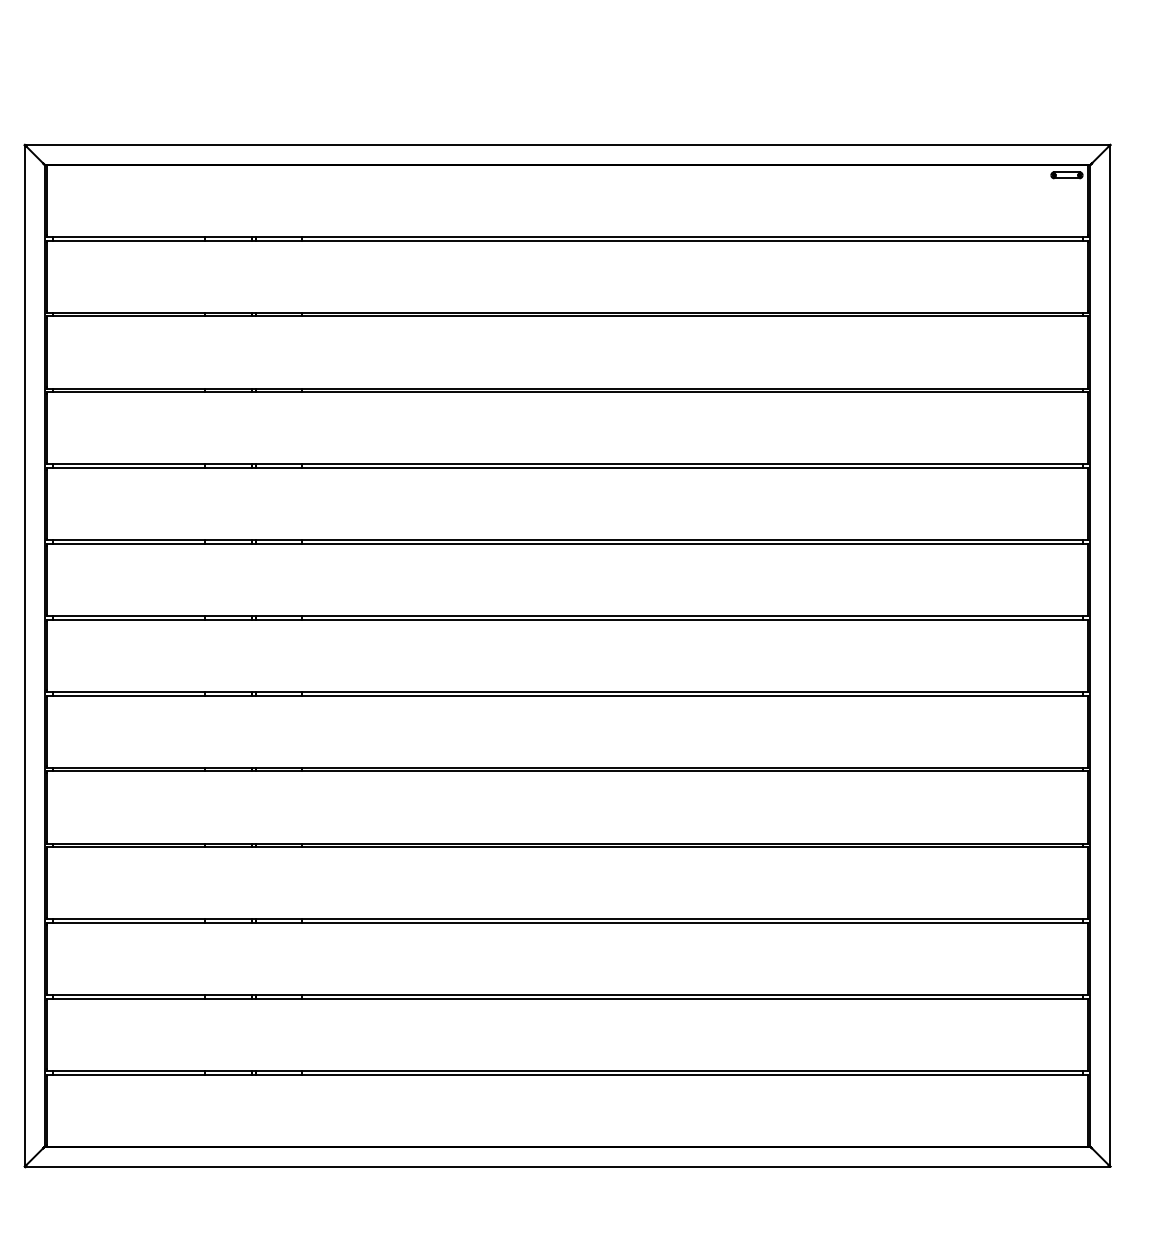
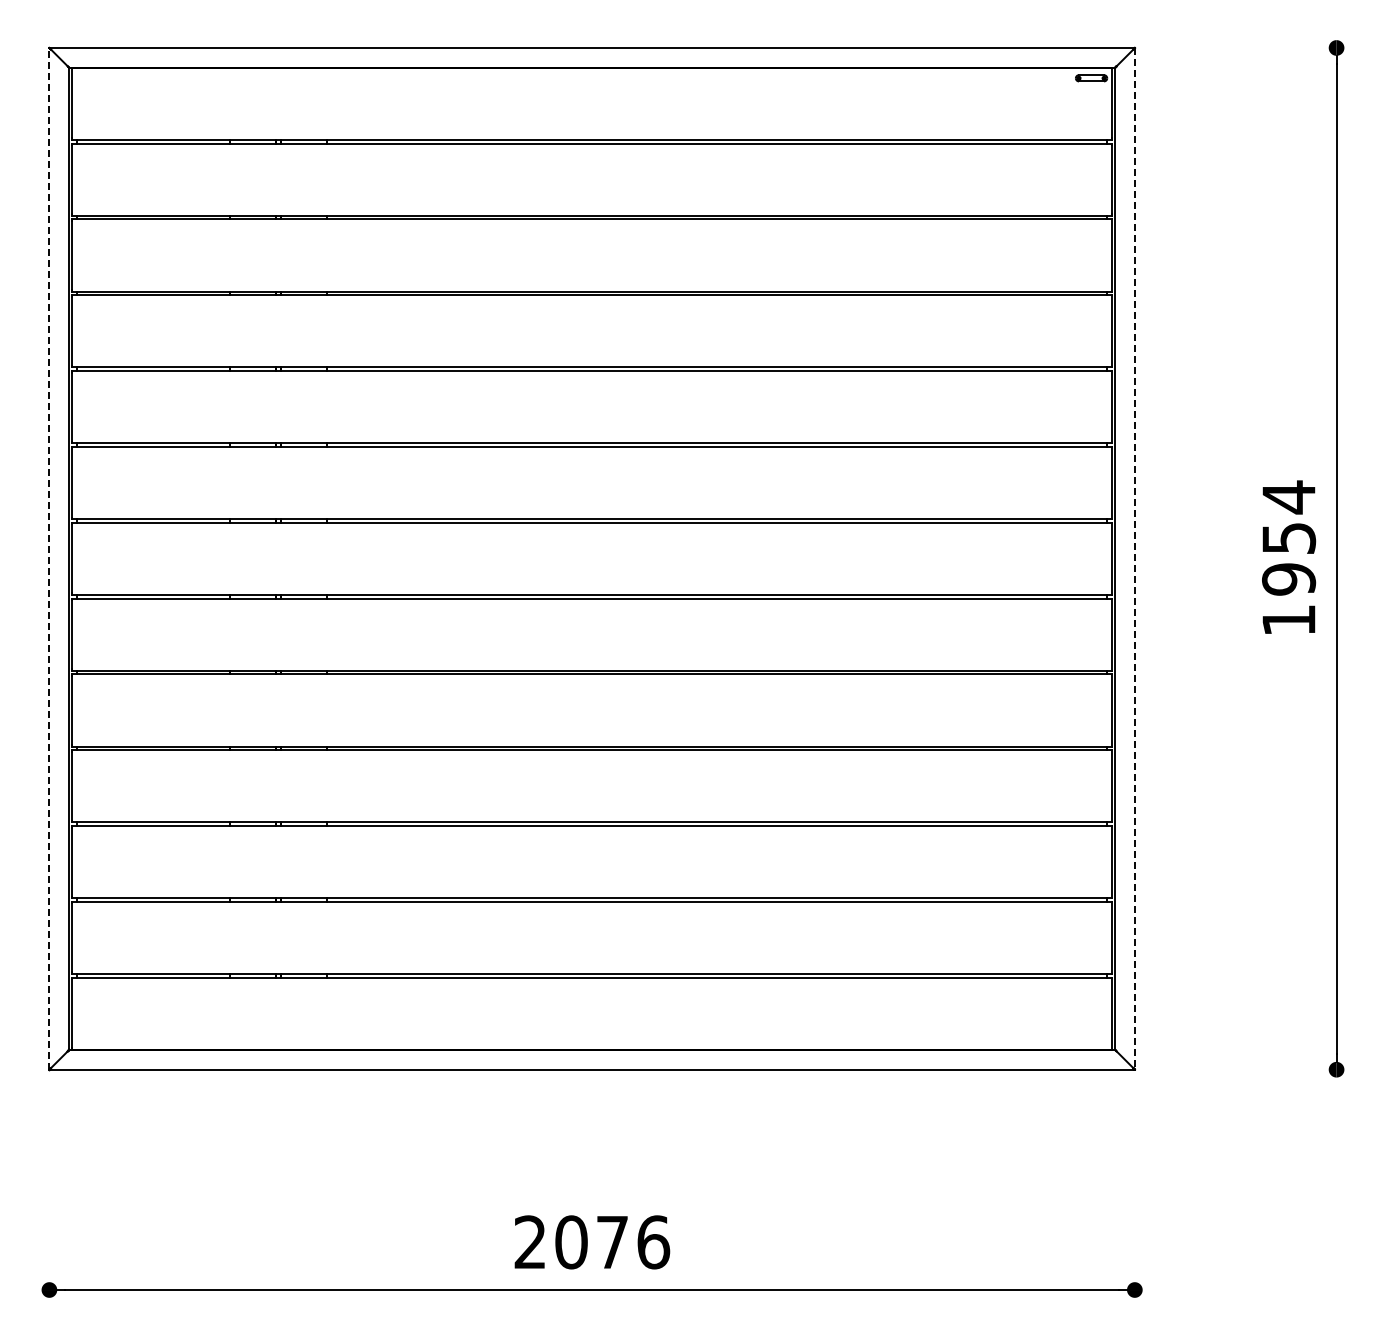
line: (24, 655) -> (49, 558), solid -> dashed
line: (1109, 655) -> (1134, 558), solid -> dashed

